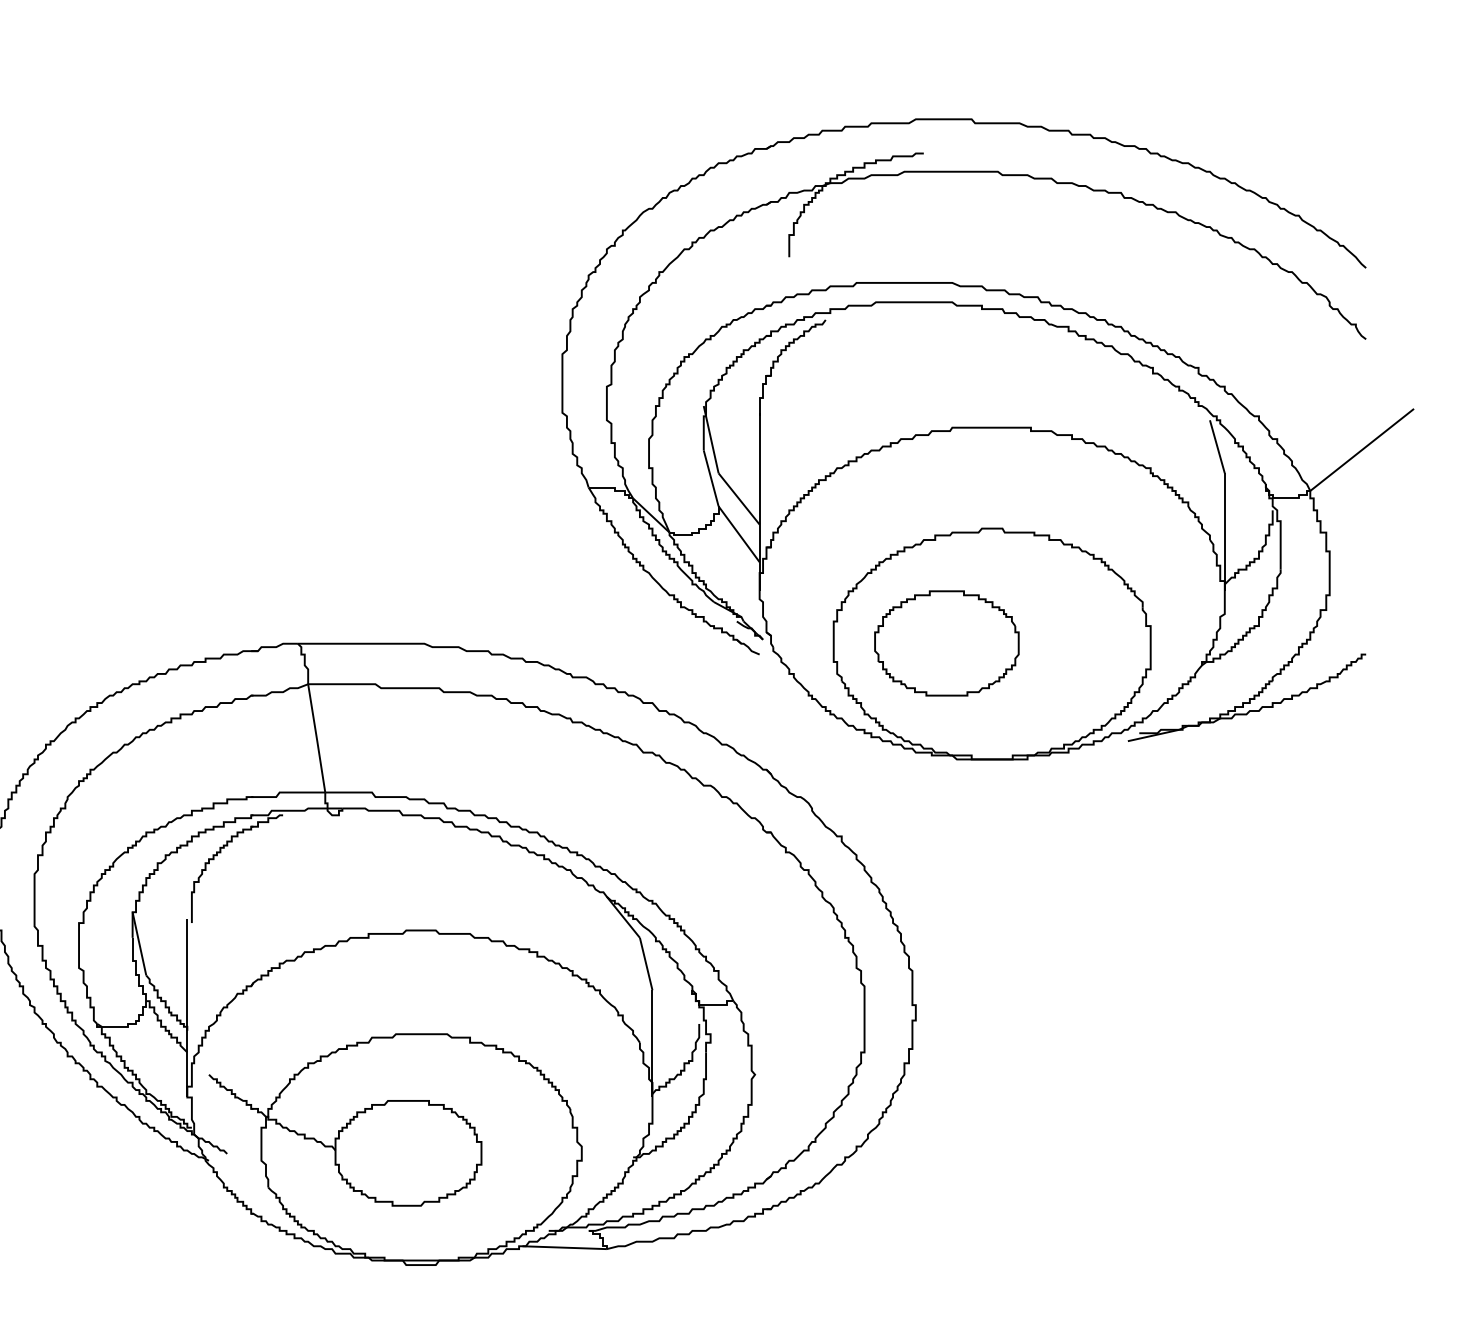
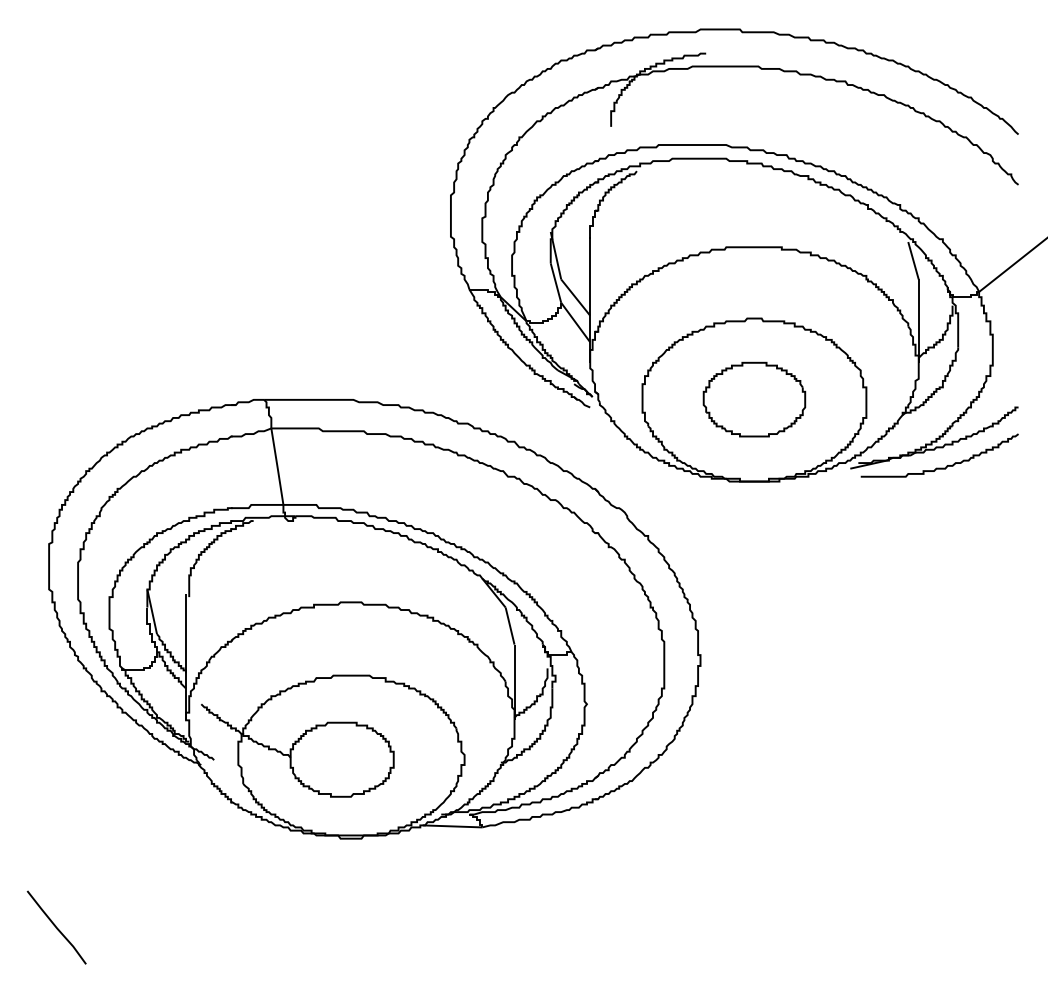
part: (946, 643) -> (754, 399), moved
curve: (1254, 739) -> (939, 467), added

